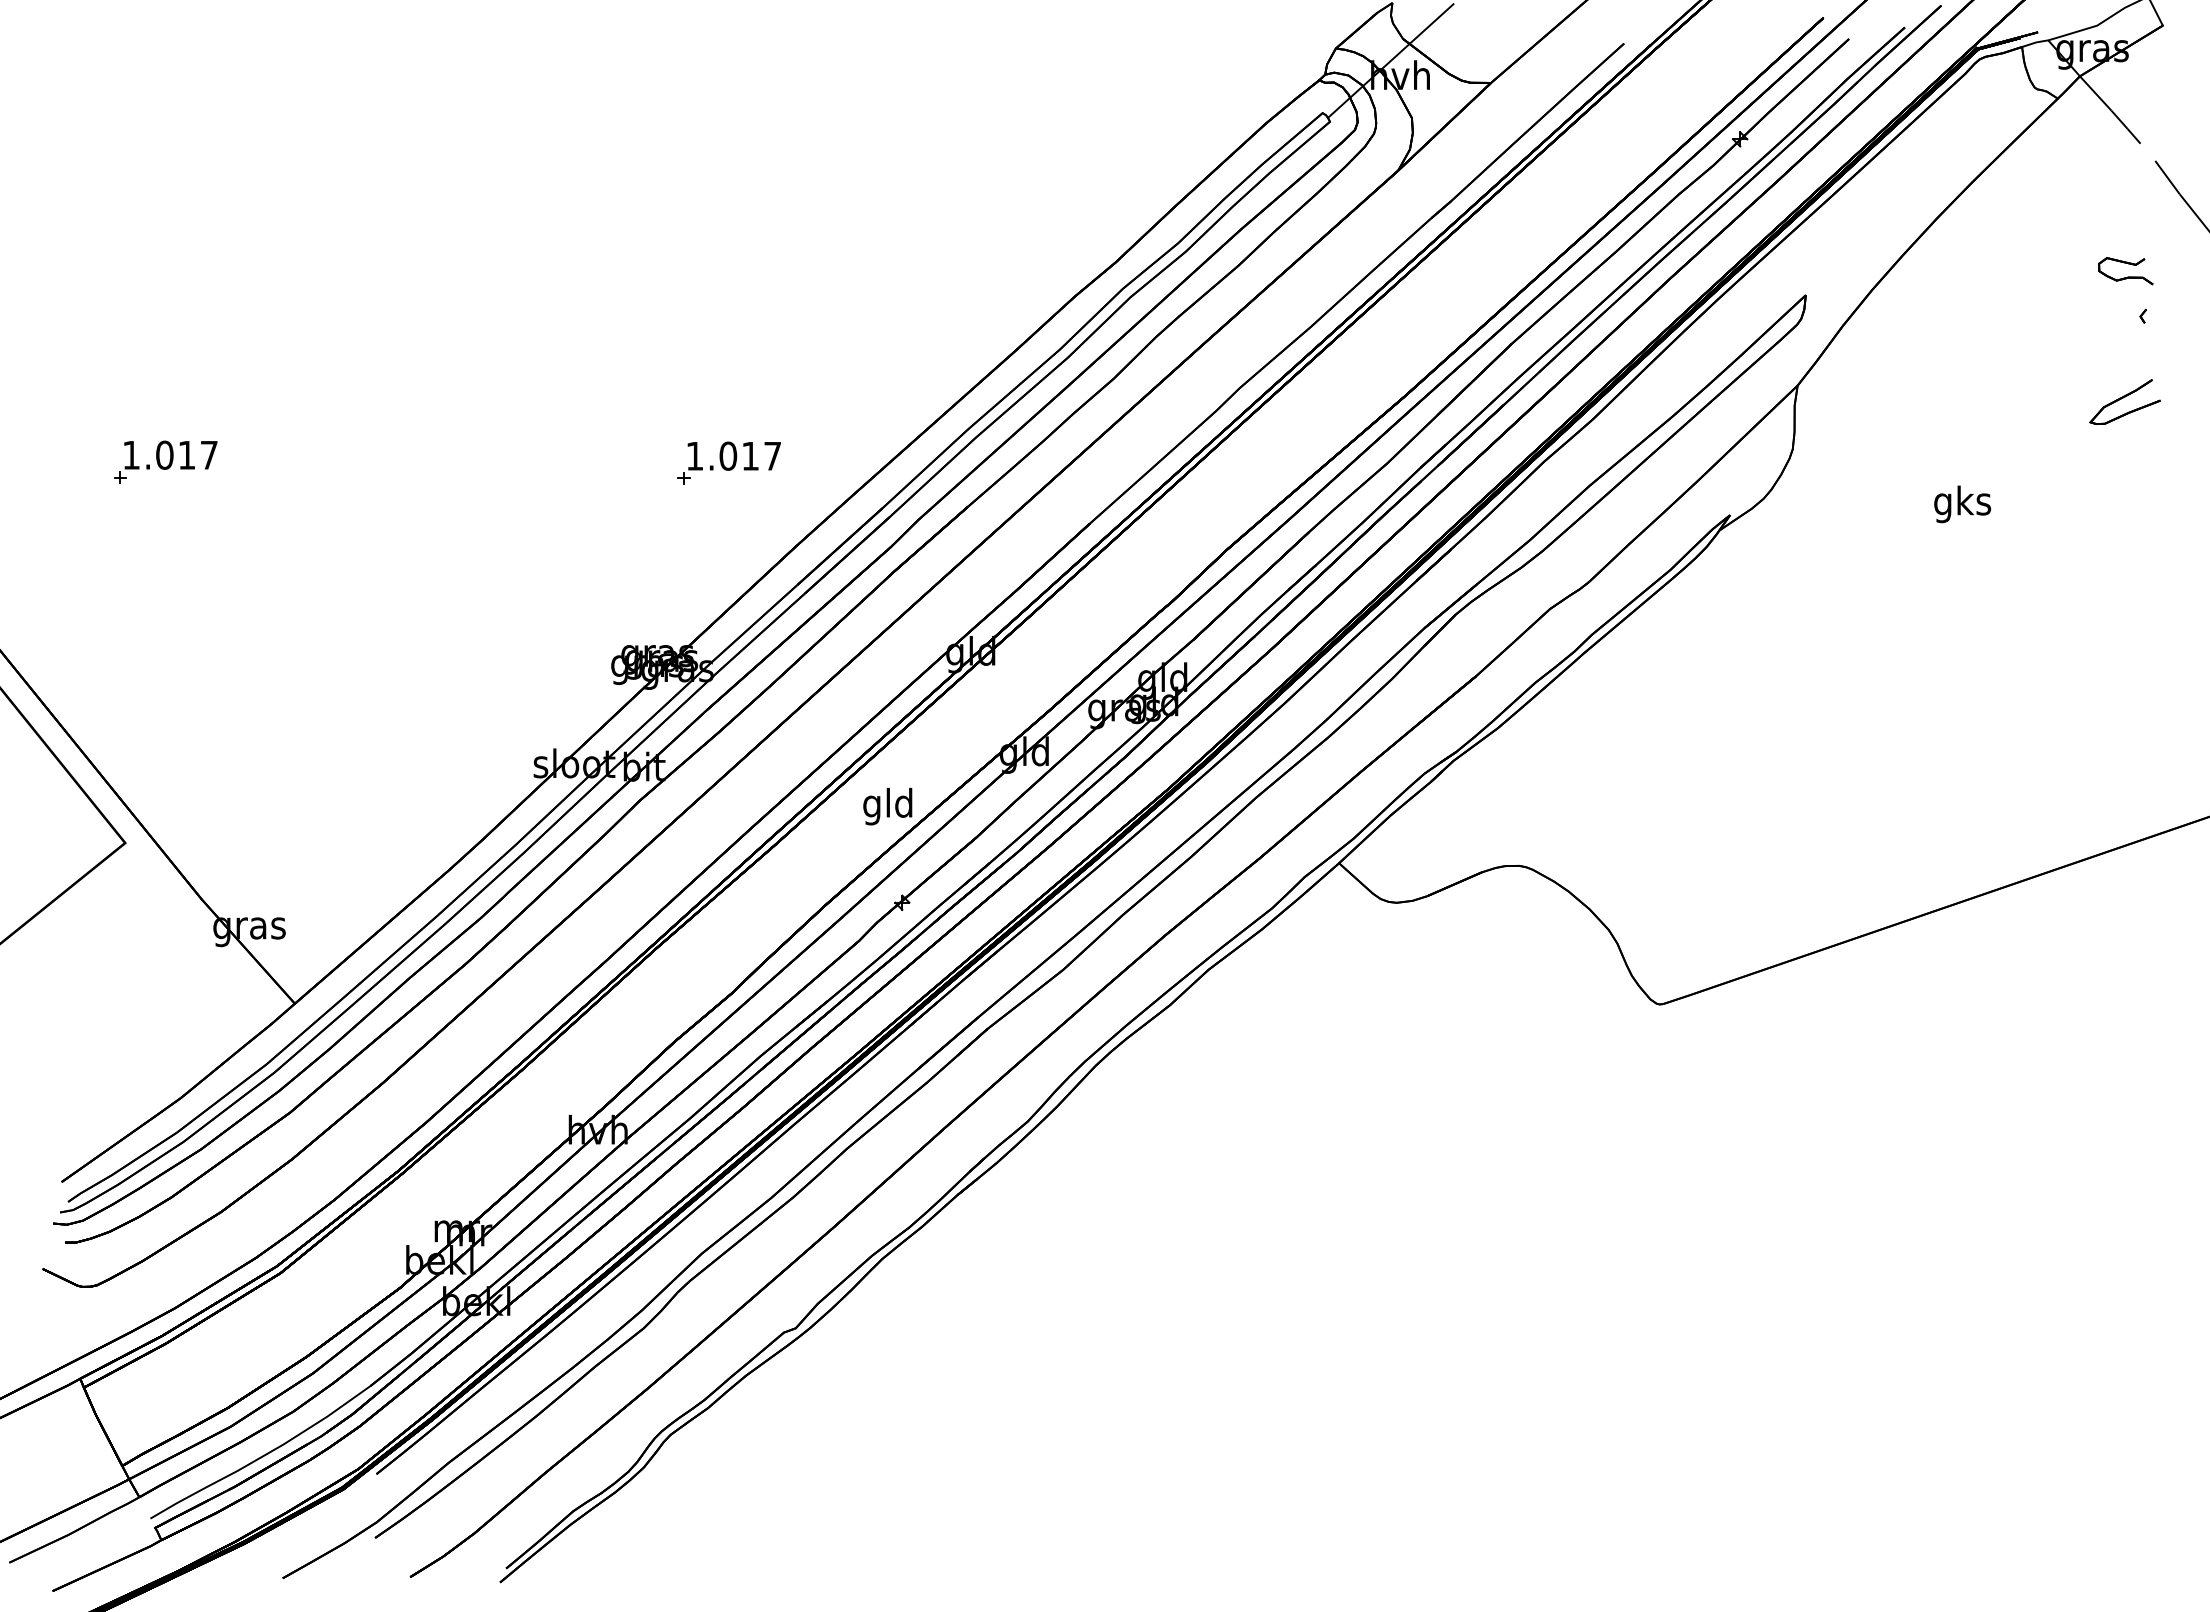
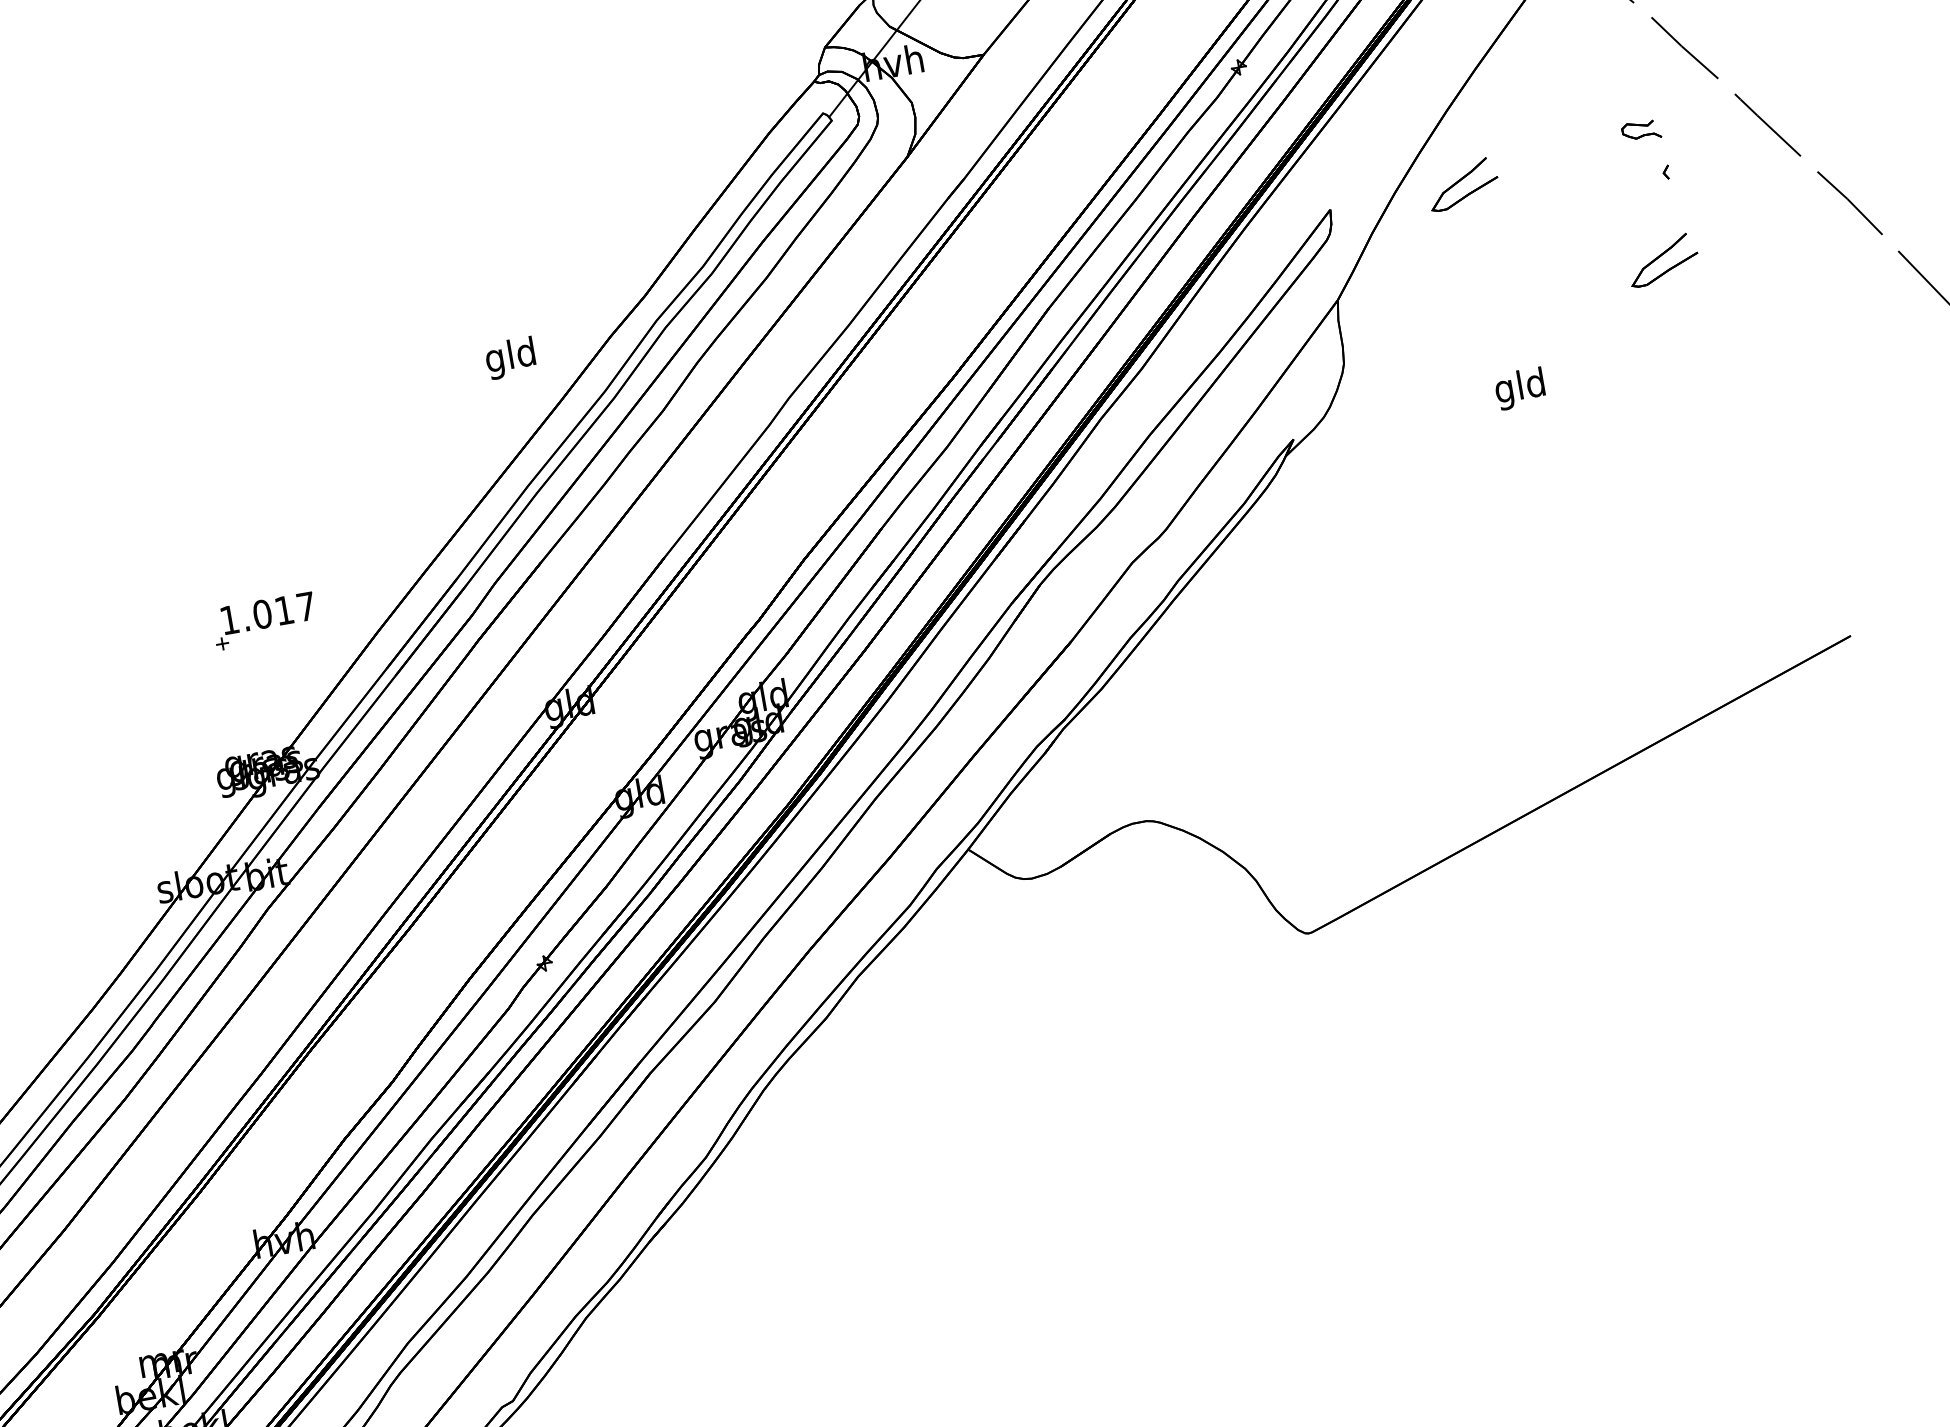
part: (2125, 271) -> (1641, 131), size x0.7
part: (1940, 292) -> (1462, 183), added
part: (728, 462) -> (263, 620), moved
text: (1962, 504) -> (1520, 388), gks -> gld
text: (887, 806) -> (510, 358), moved

